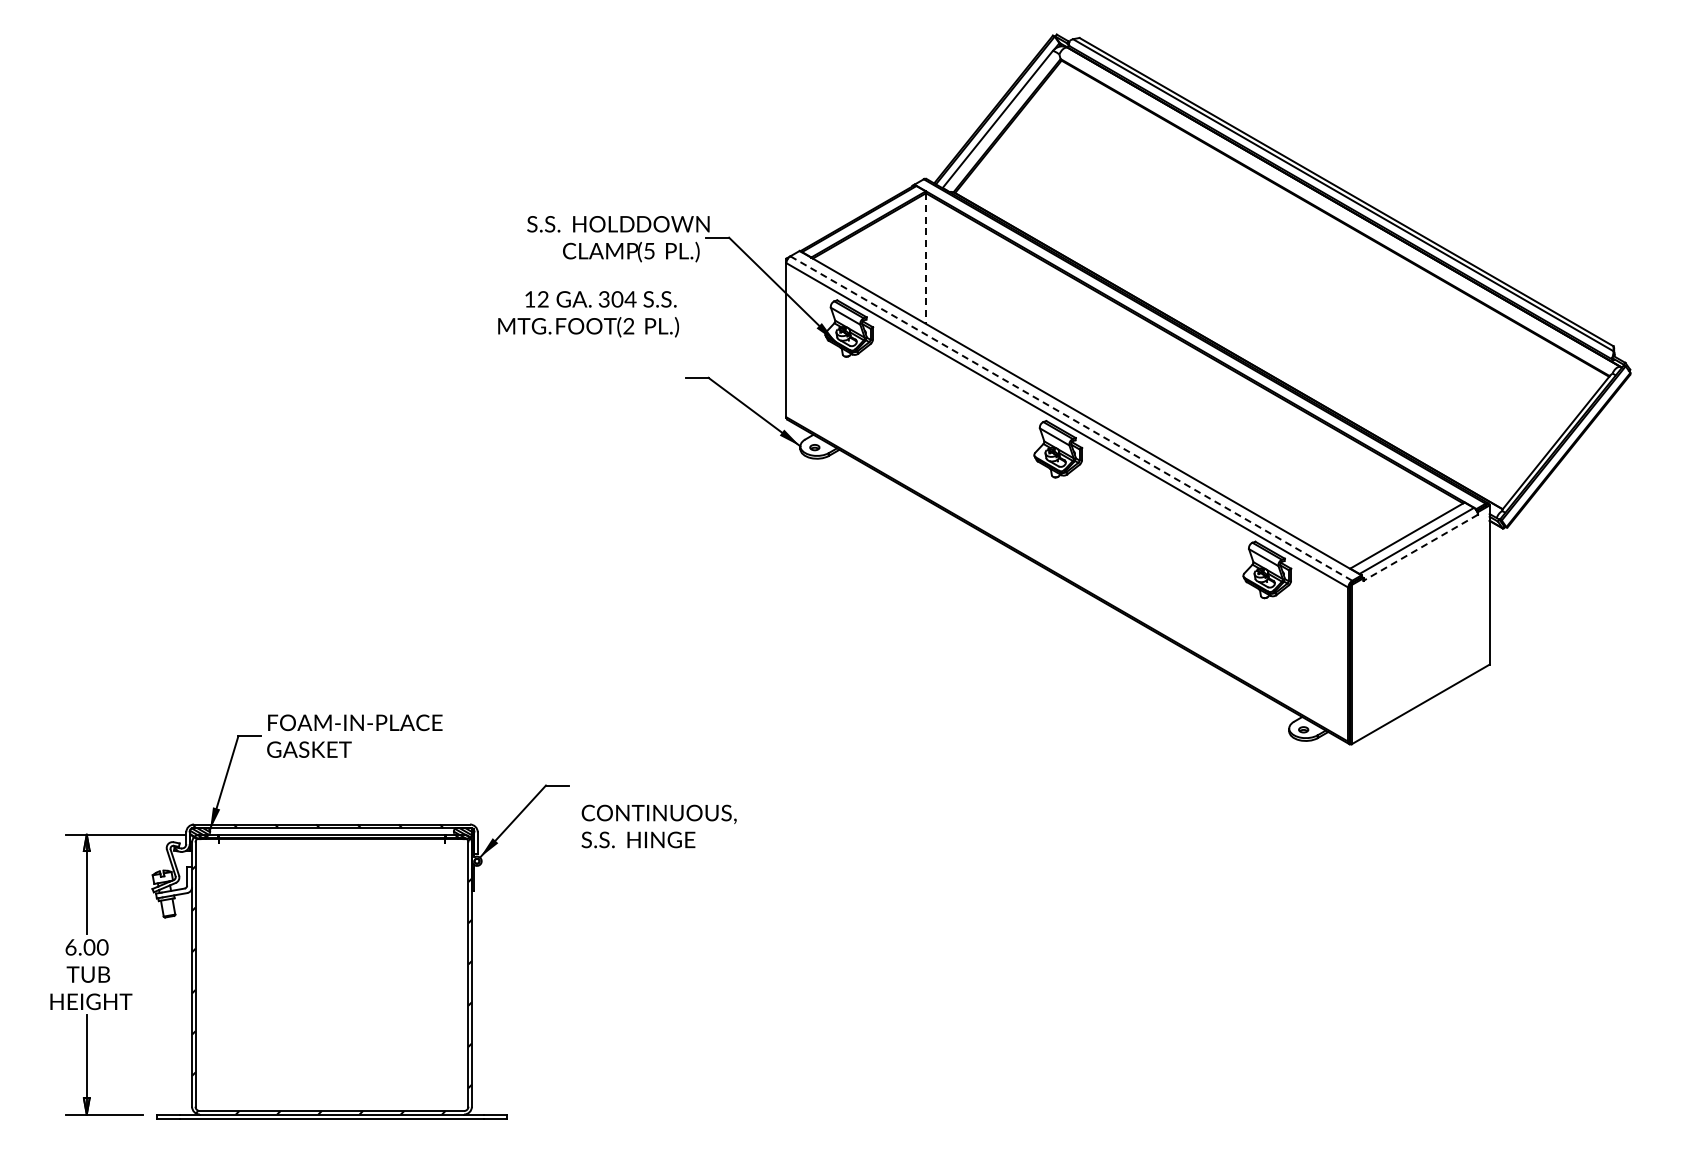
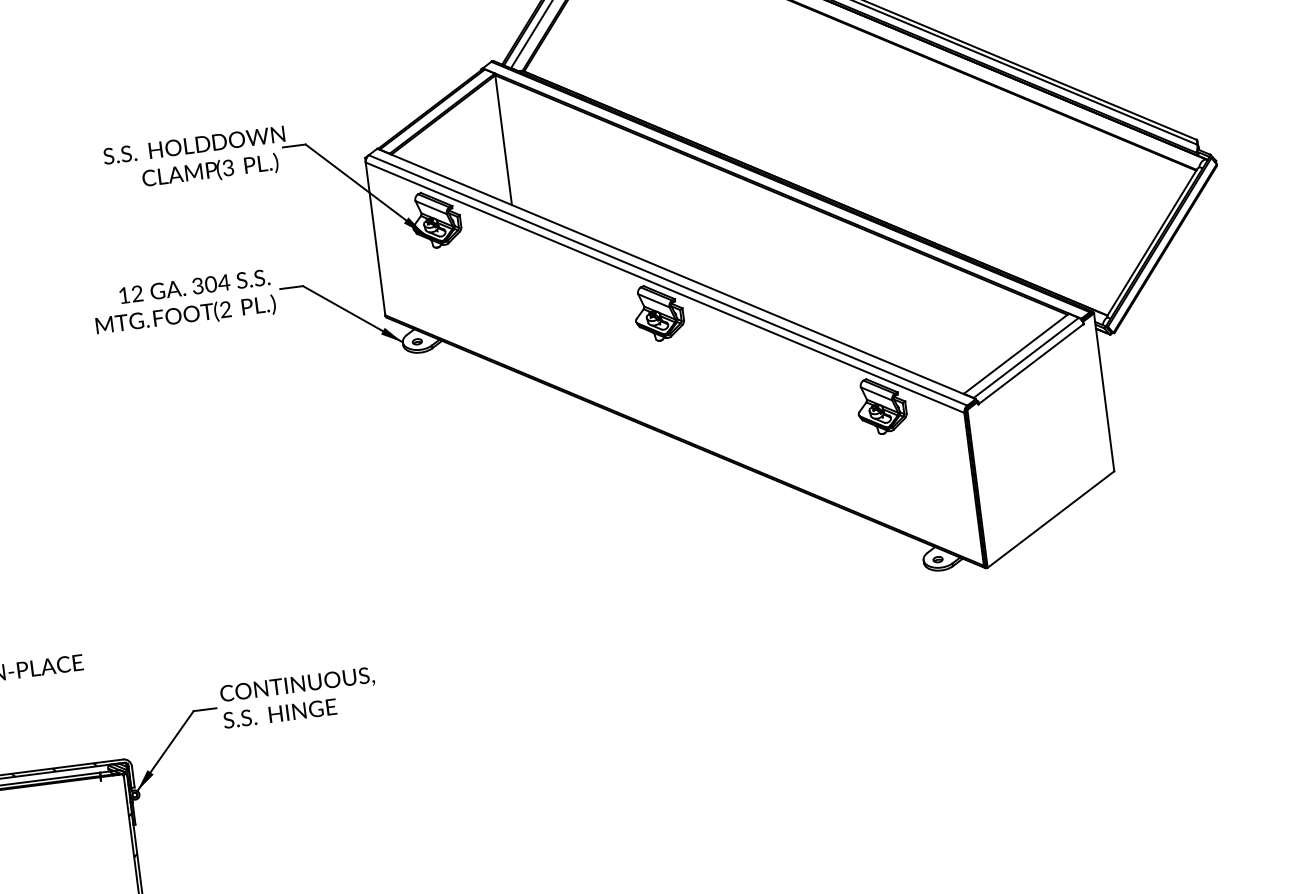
text: (649, 250) -> (228, 167), (5 -> (3
line: (926, 259) -> (504, 141), dashed -> solid
text: (588, 314) -> (184, 303), moved
line: (1071, 418) -> (668, 280), dashed -> solid
line: (1420, 548) -> (1030, 364), dashed -> solid
text: (658, 826) -> (298, 697), moved

